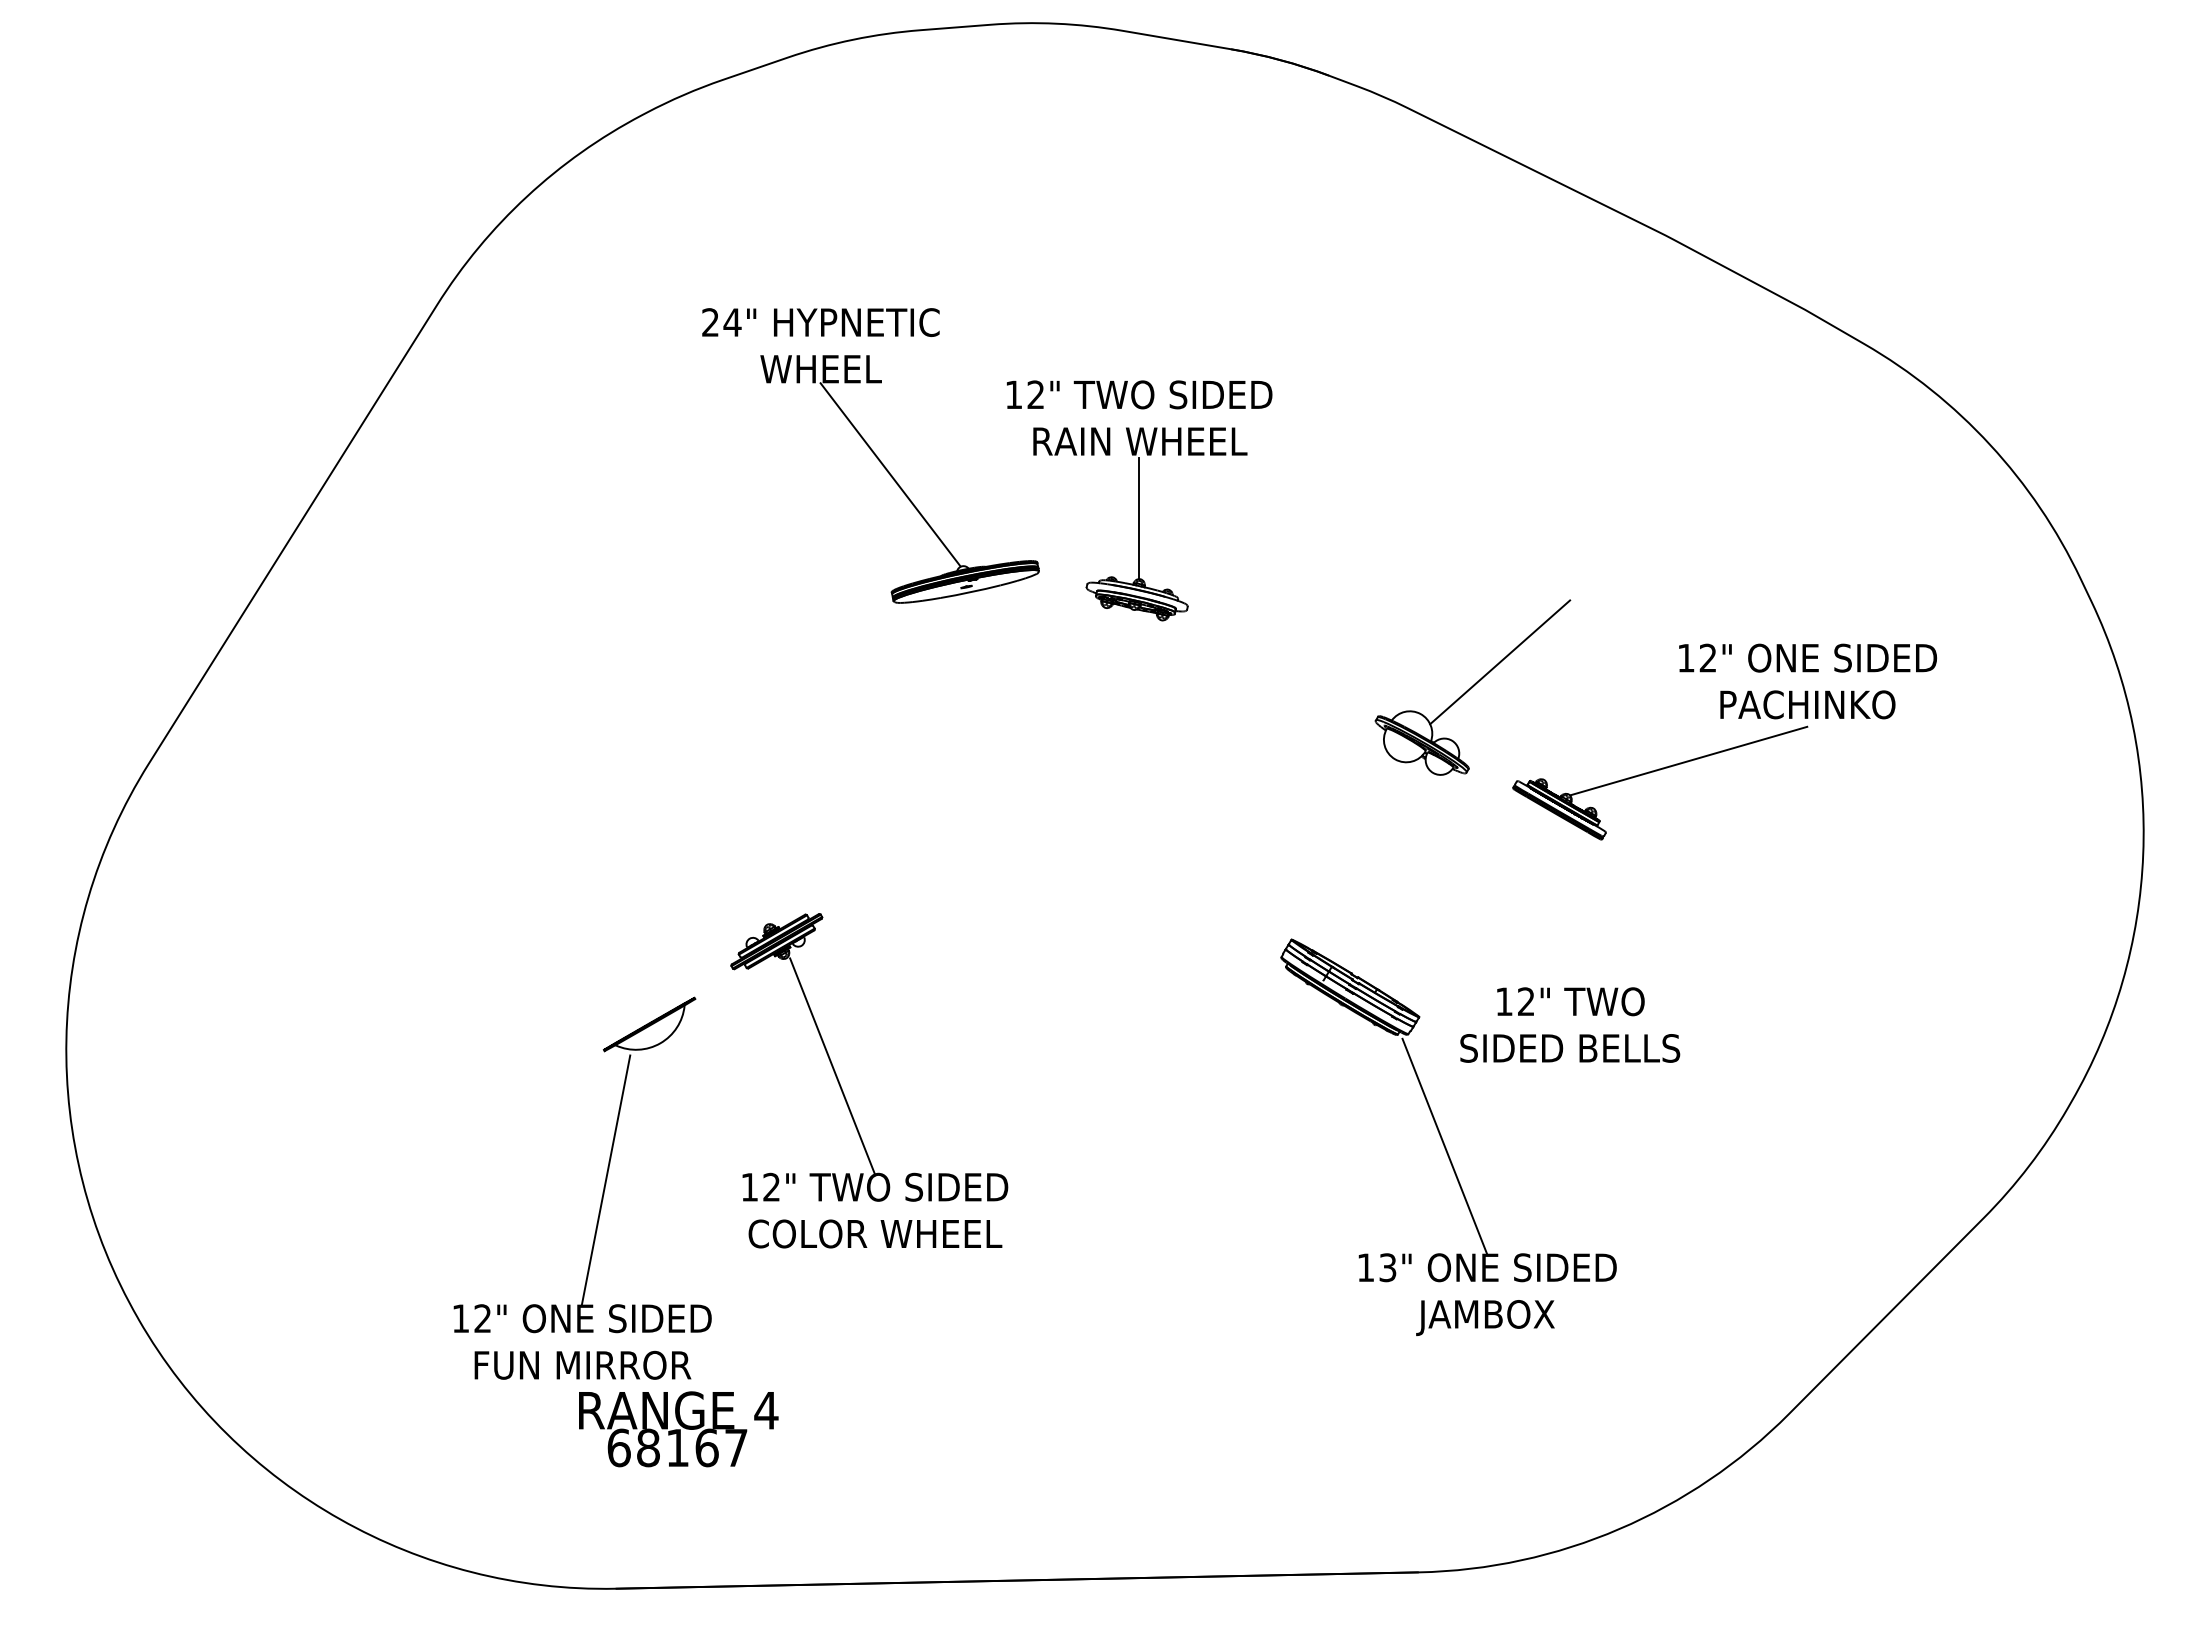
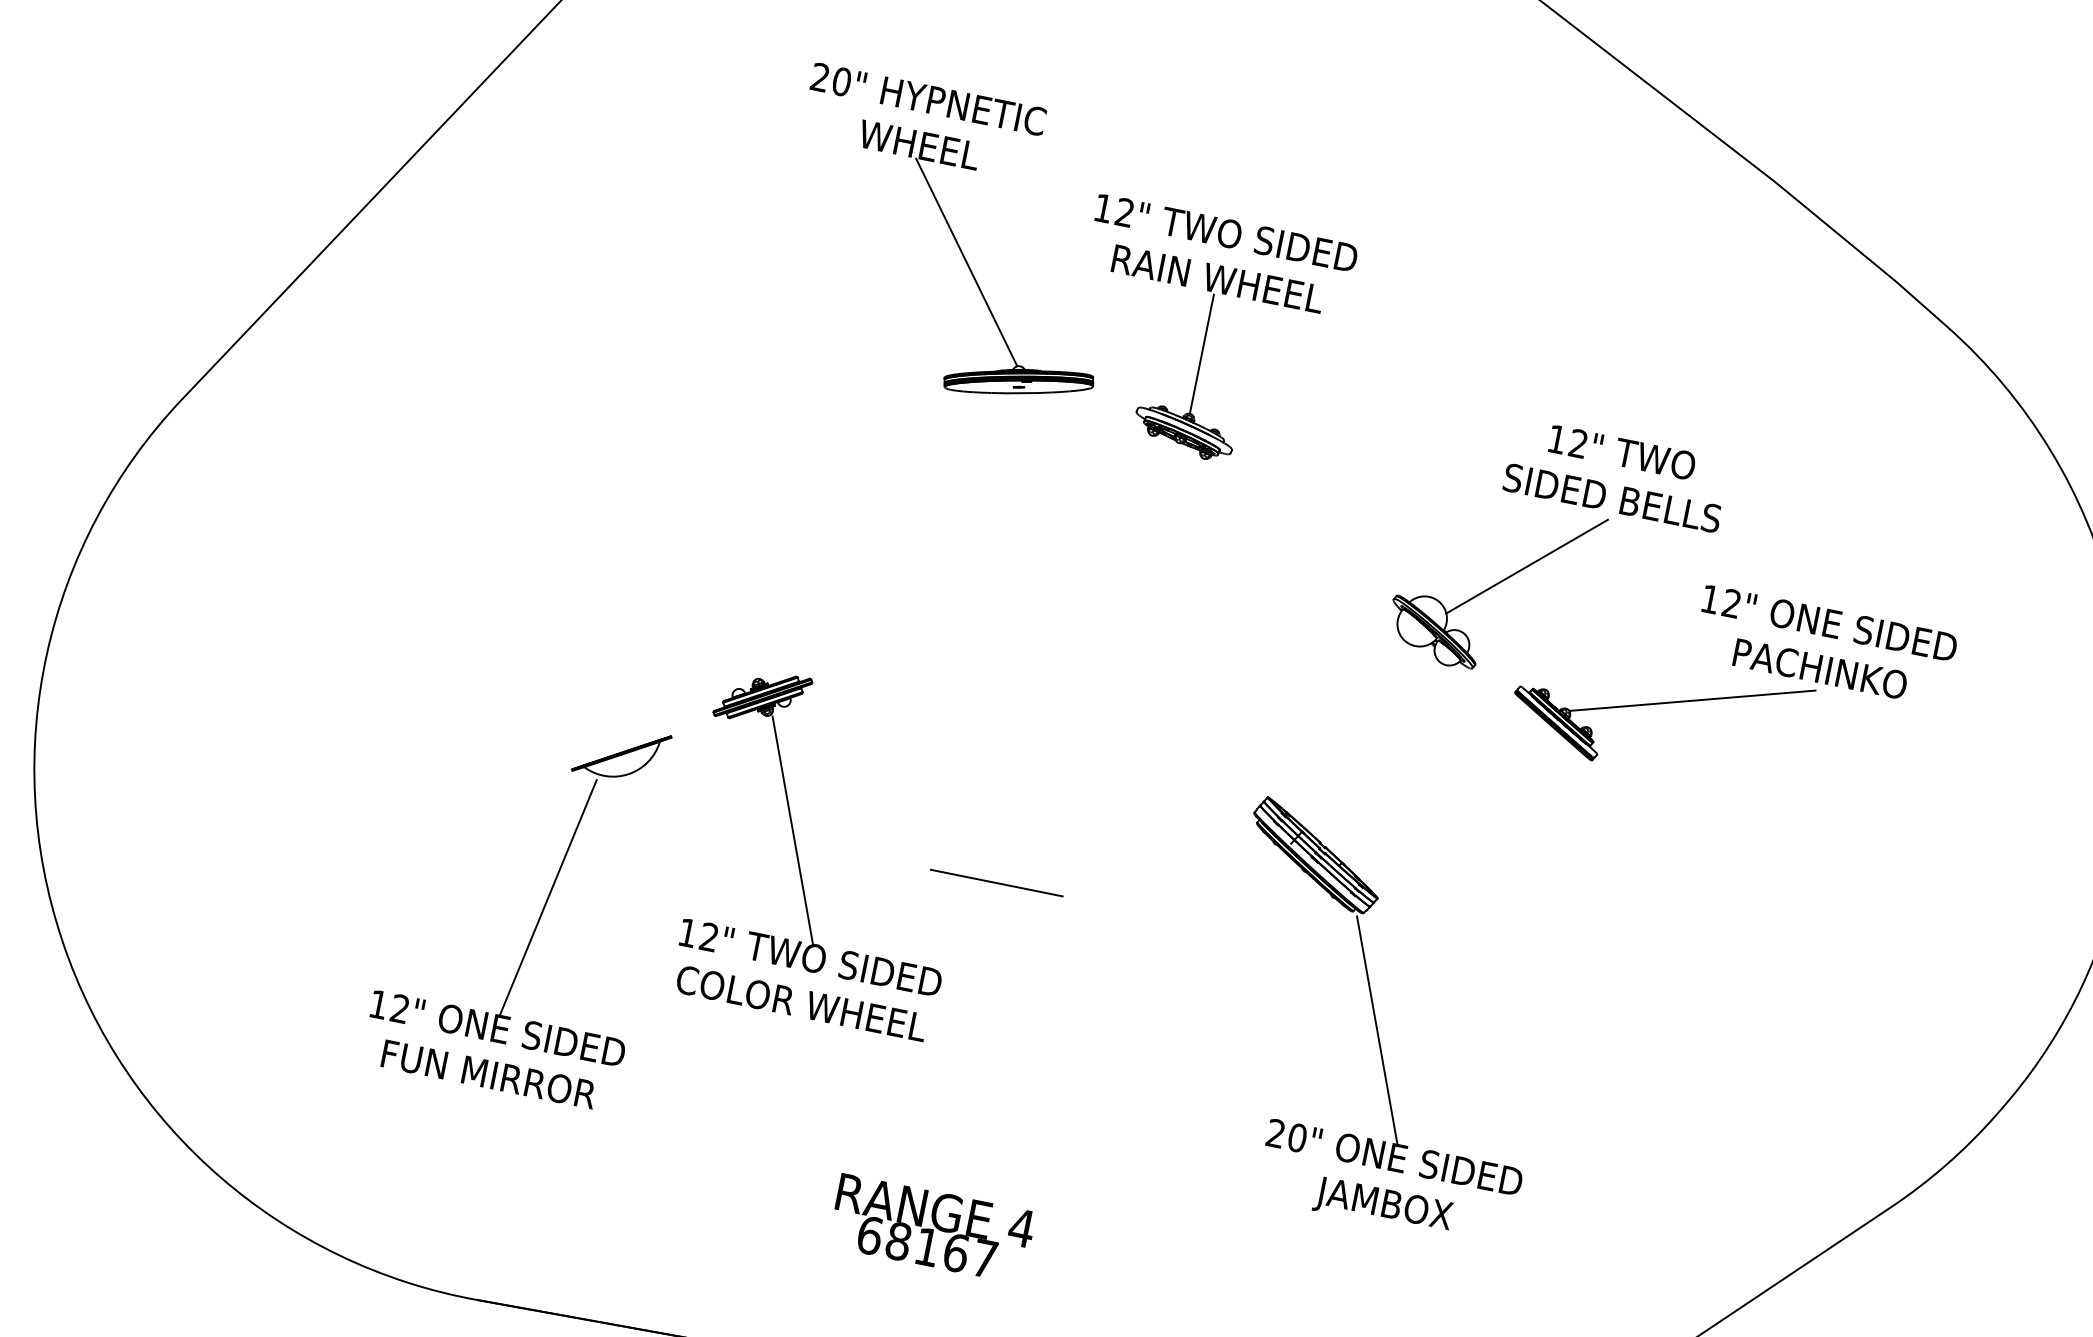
text: (732, 322) -> (841, 81), 24" -> 20"
text: (1570, 1024) -> (1617, 474), moved
line: (1042, 1077) -> (996, 883), added
text: (1376, 1267) -> (1286, 1135), 13" -> 20"
text: (678, 1429) -> (931, 1229), moved

